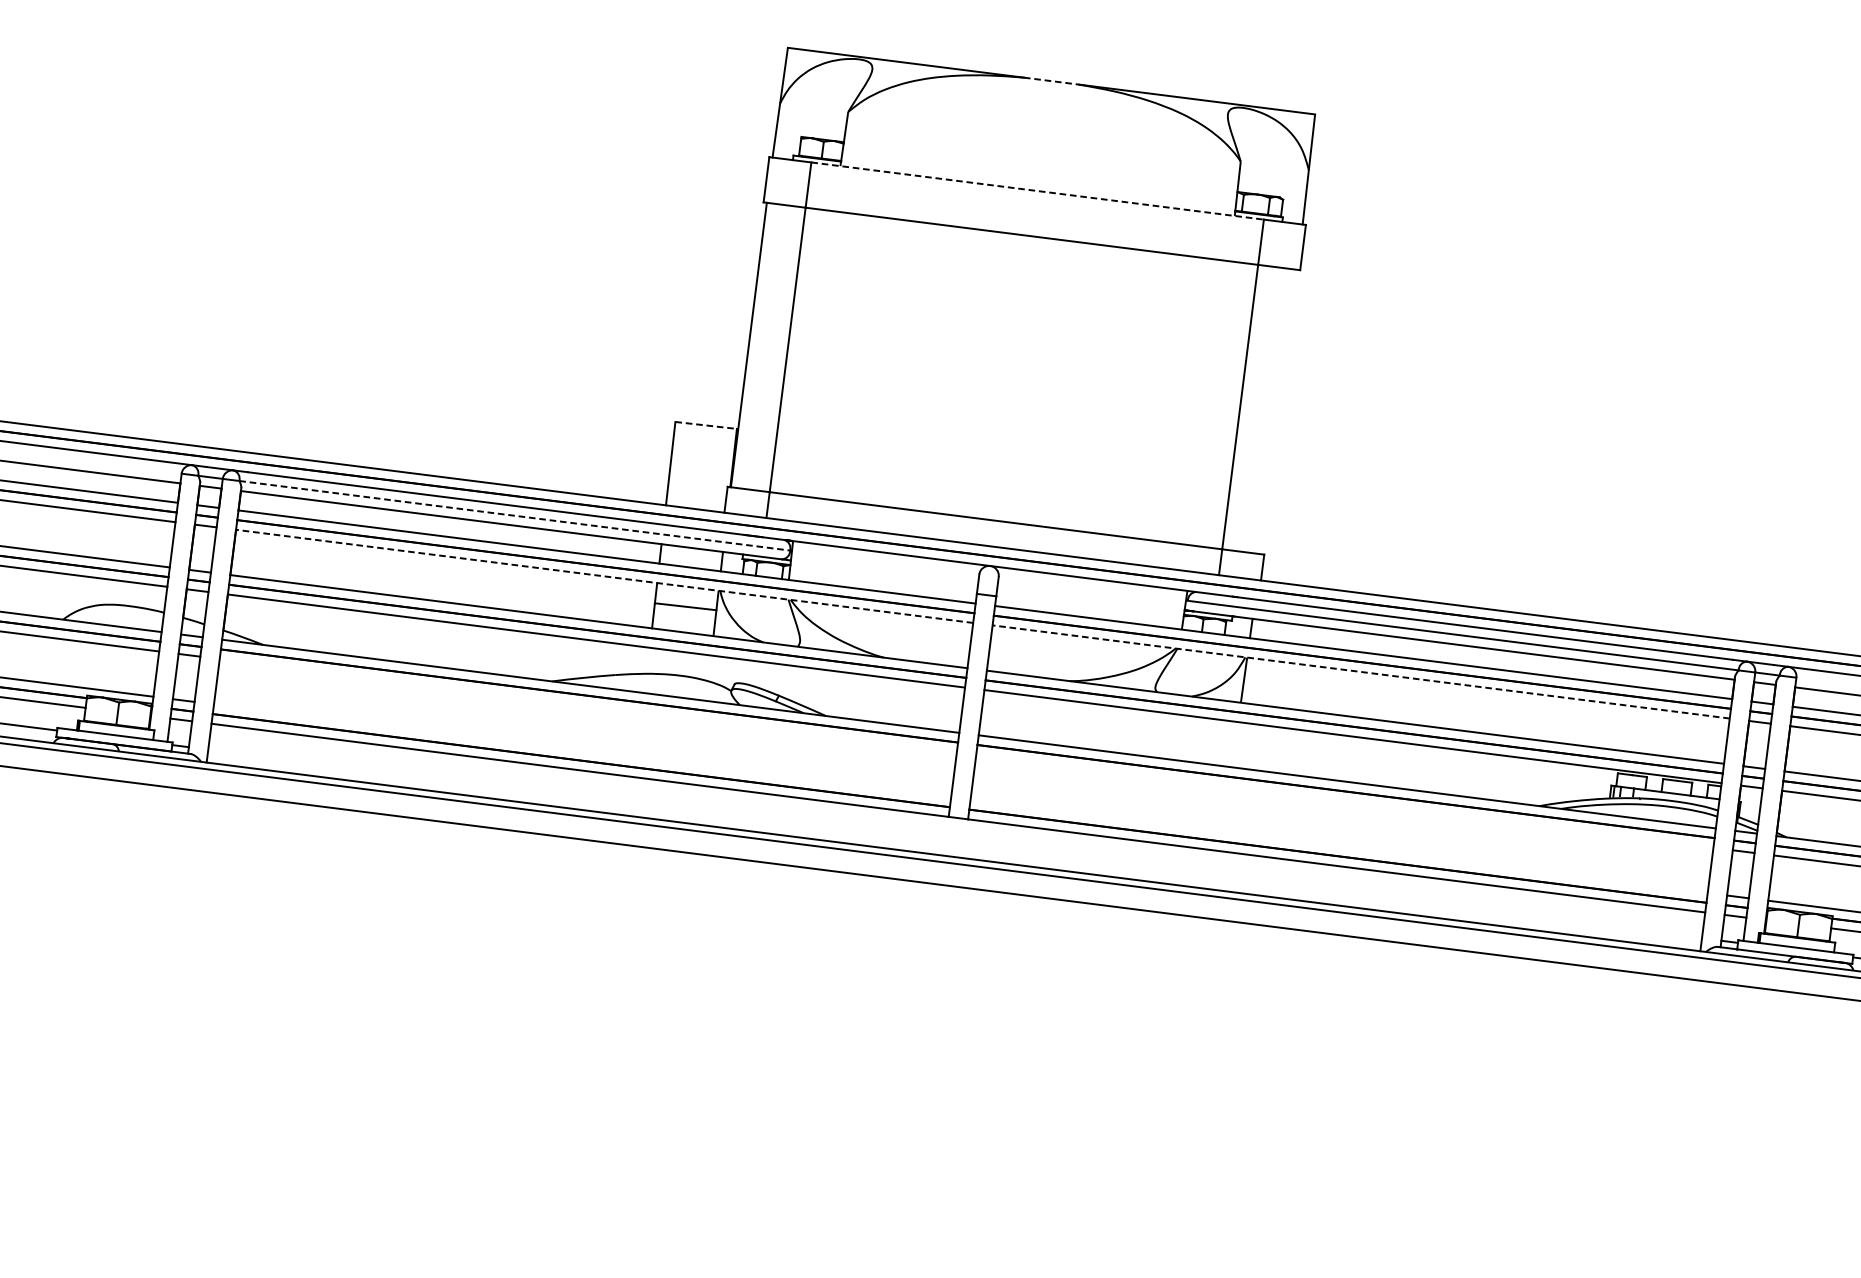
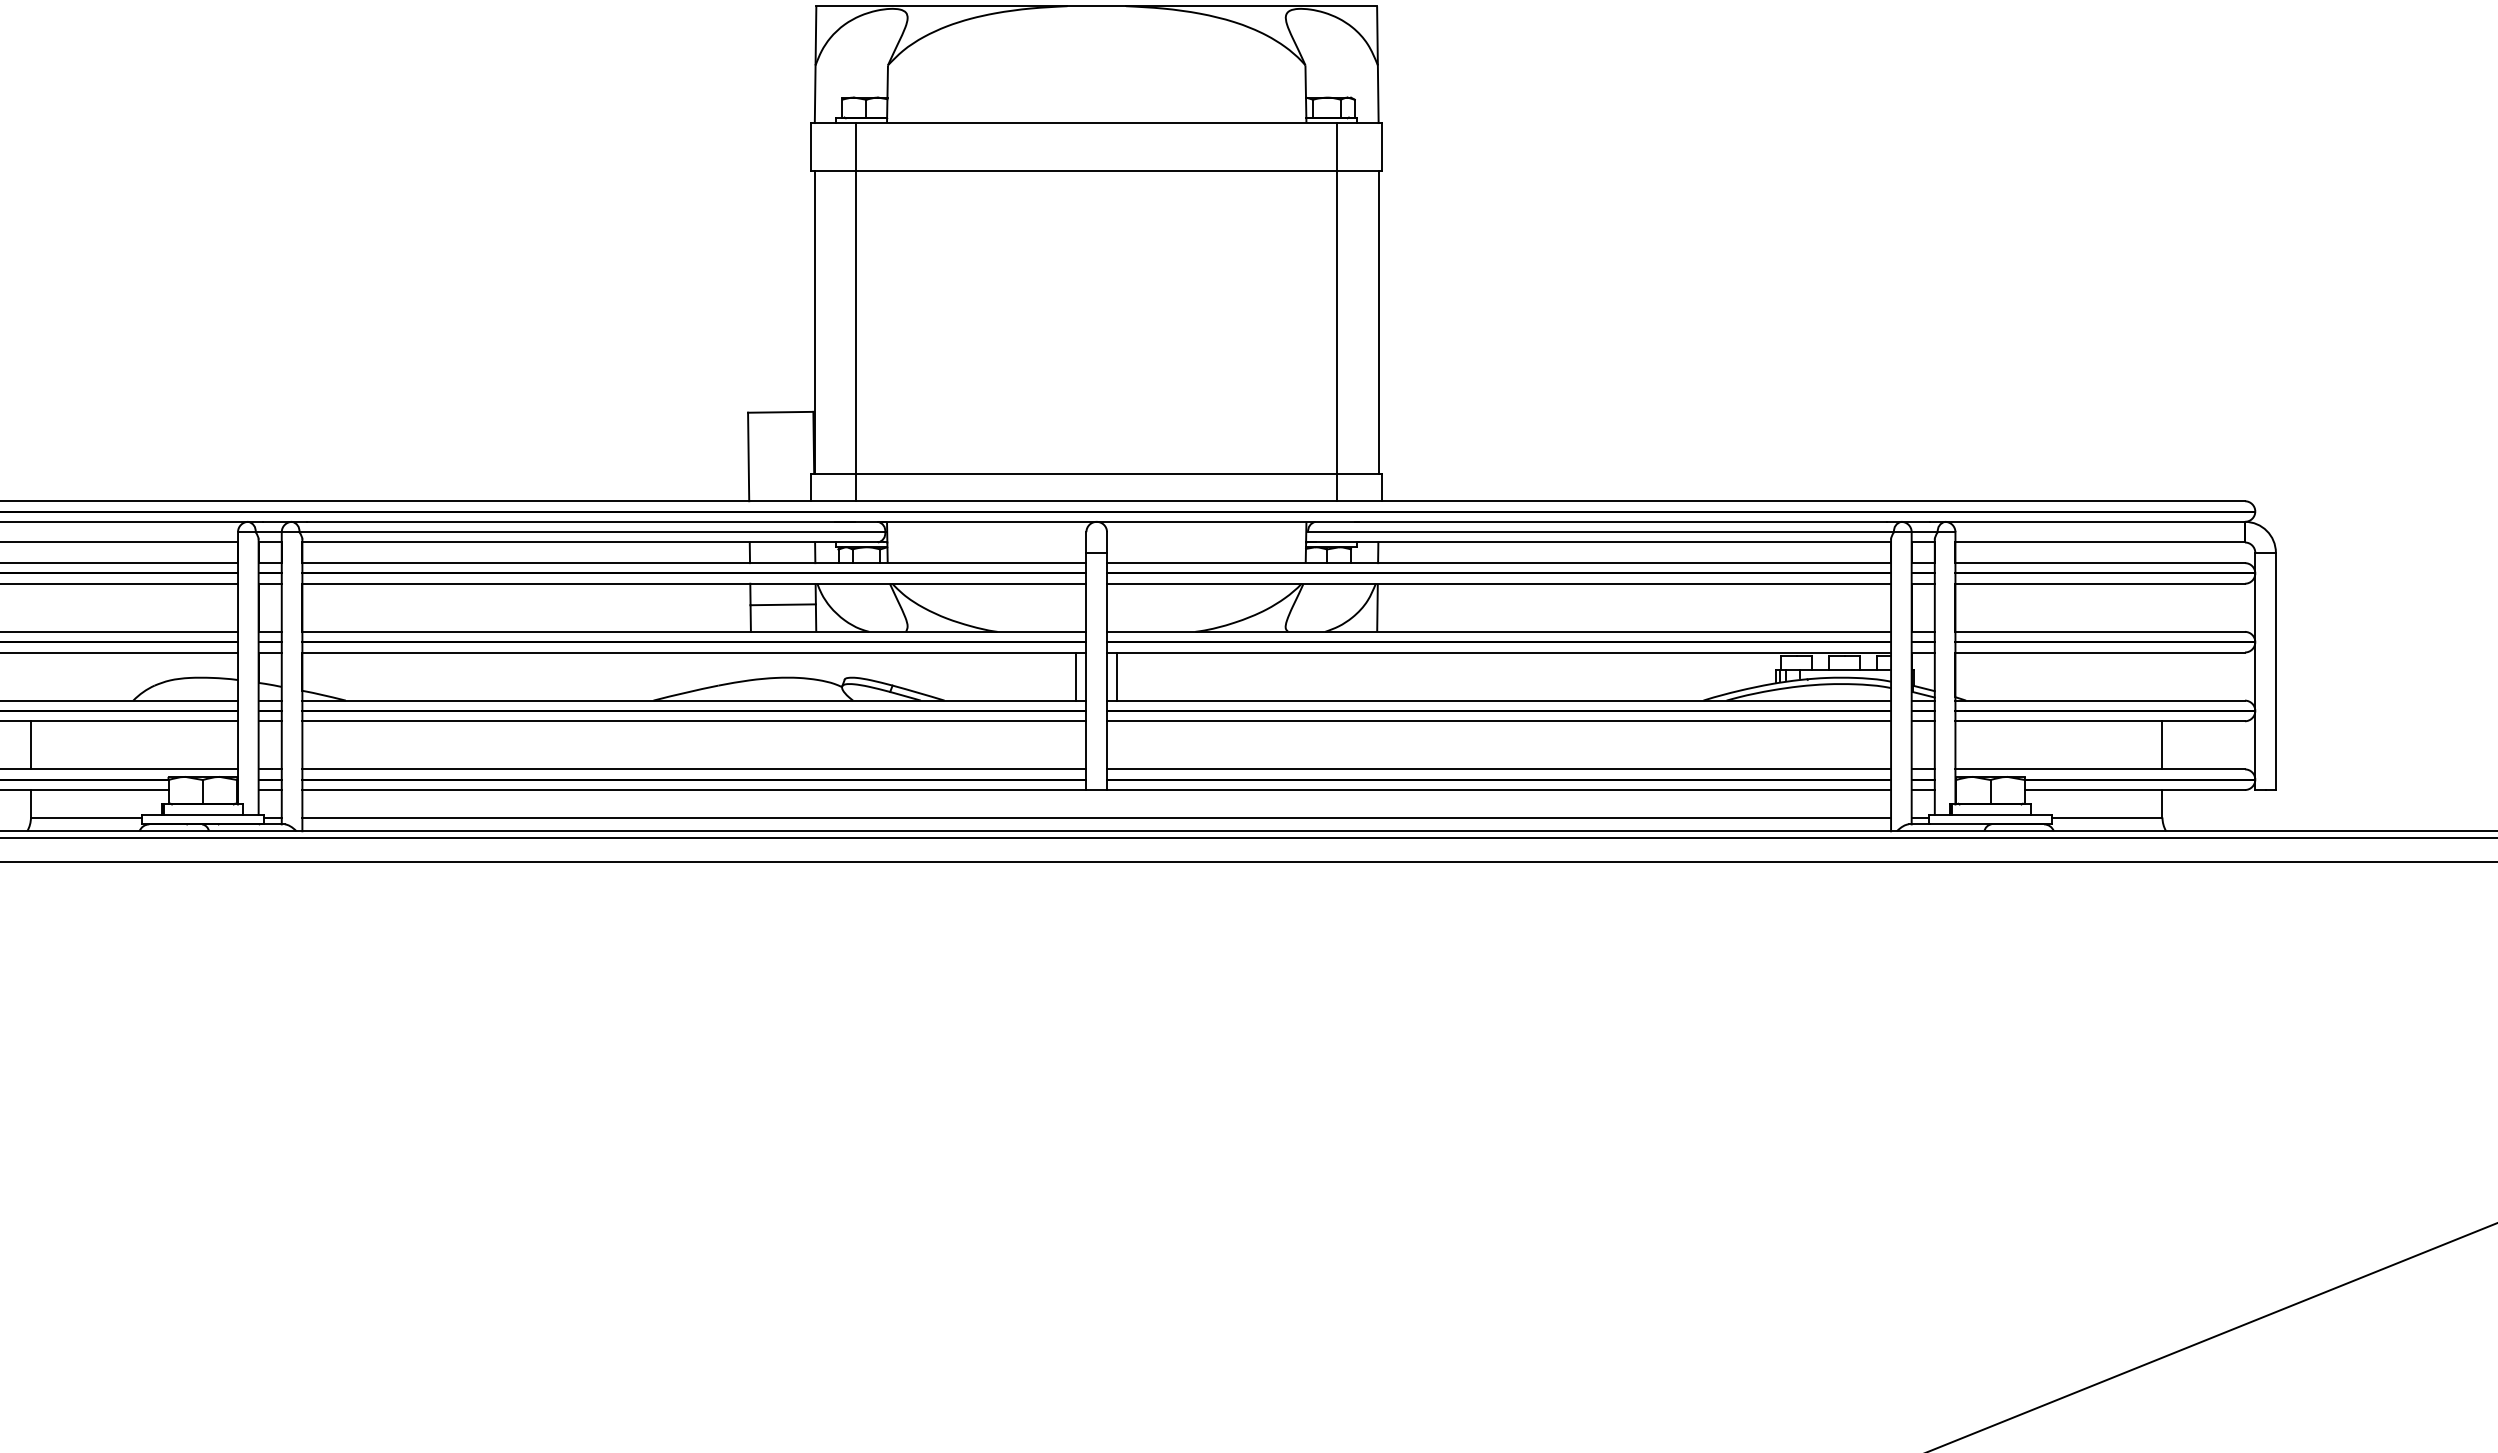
line: (1052, 81) -> (1097, 6), dashed -> solid
line: (1037, 191) -> (1096, 123), dashed -> solid
line: (1278, 412) -> (1378, 322), added
line: (705, 425) -> (780, 412), dashed -> solid
line: (514, 516) -> (592, 532), dashed -> solid
line: (603, 576) -> (693, 583), dashed -> solid
line: (1360, 671) -> (1498, 583), dashed -> solid
line: (588, 705) -> (694, 721), added
line: (952, 708) -> (1076, 676), added
line: (991, 713) -> (1117, 676), added
line: (582, 751) -> (694, 769), added
line: (1345, 801) -> (1499, 721), added
line: (954, 843) -> (1096, 817), added
line: (1339, 846) -> (1499, 769), added

